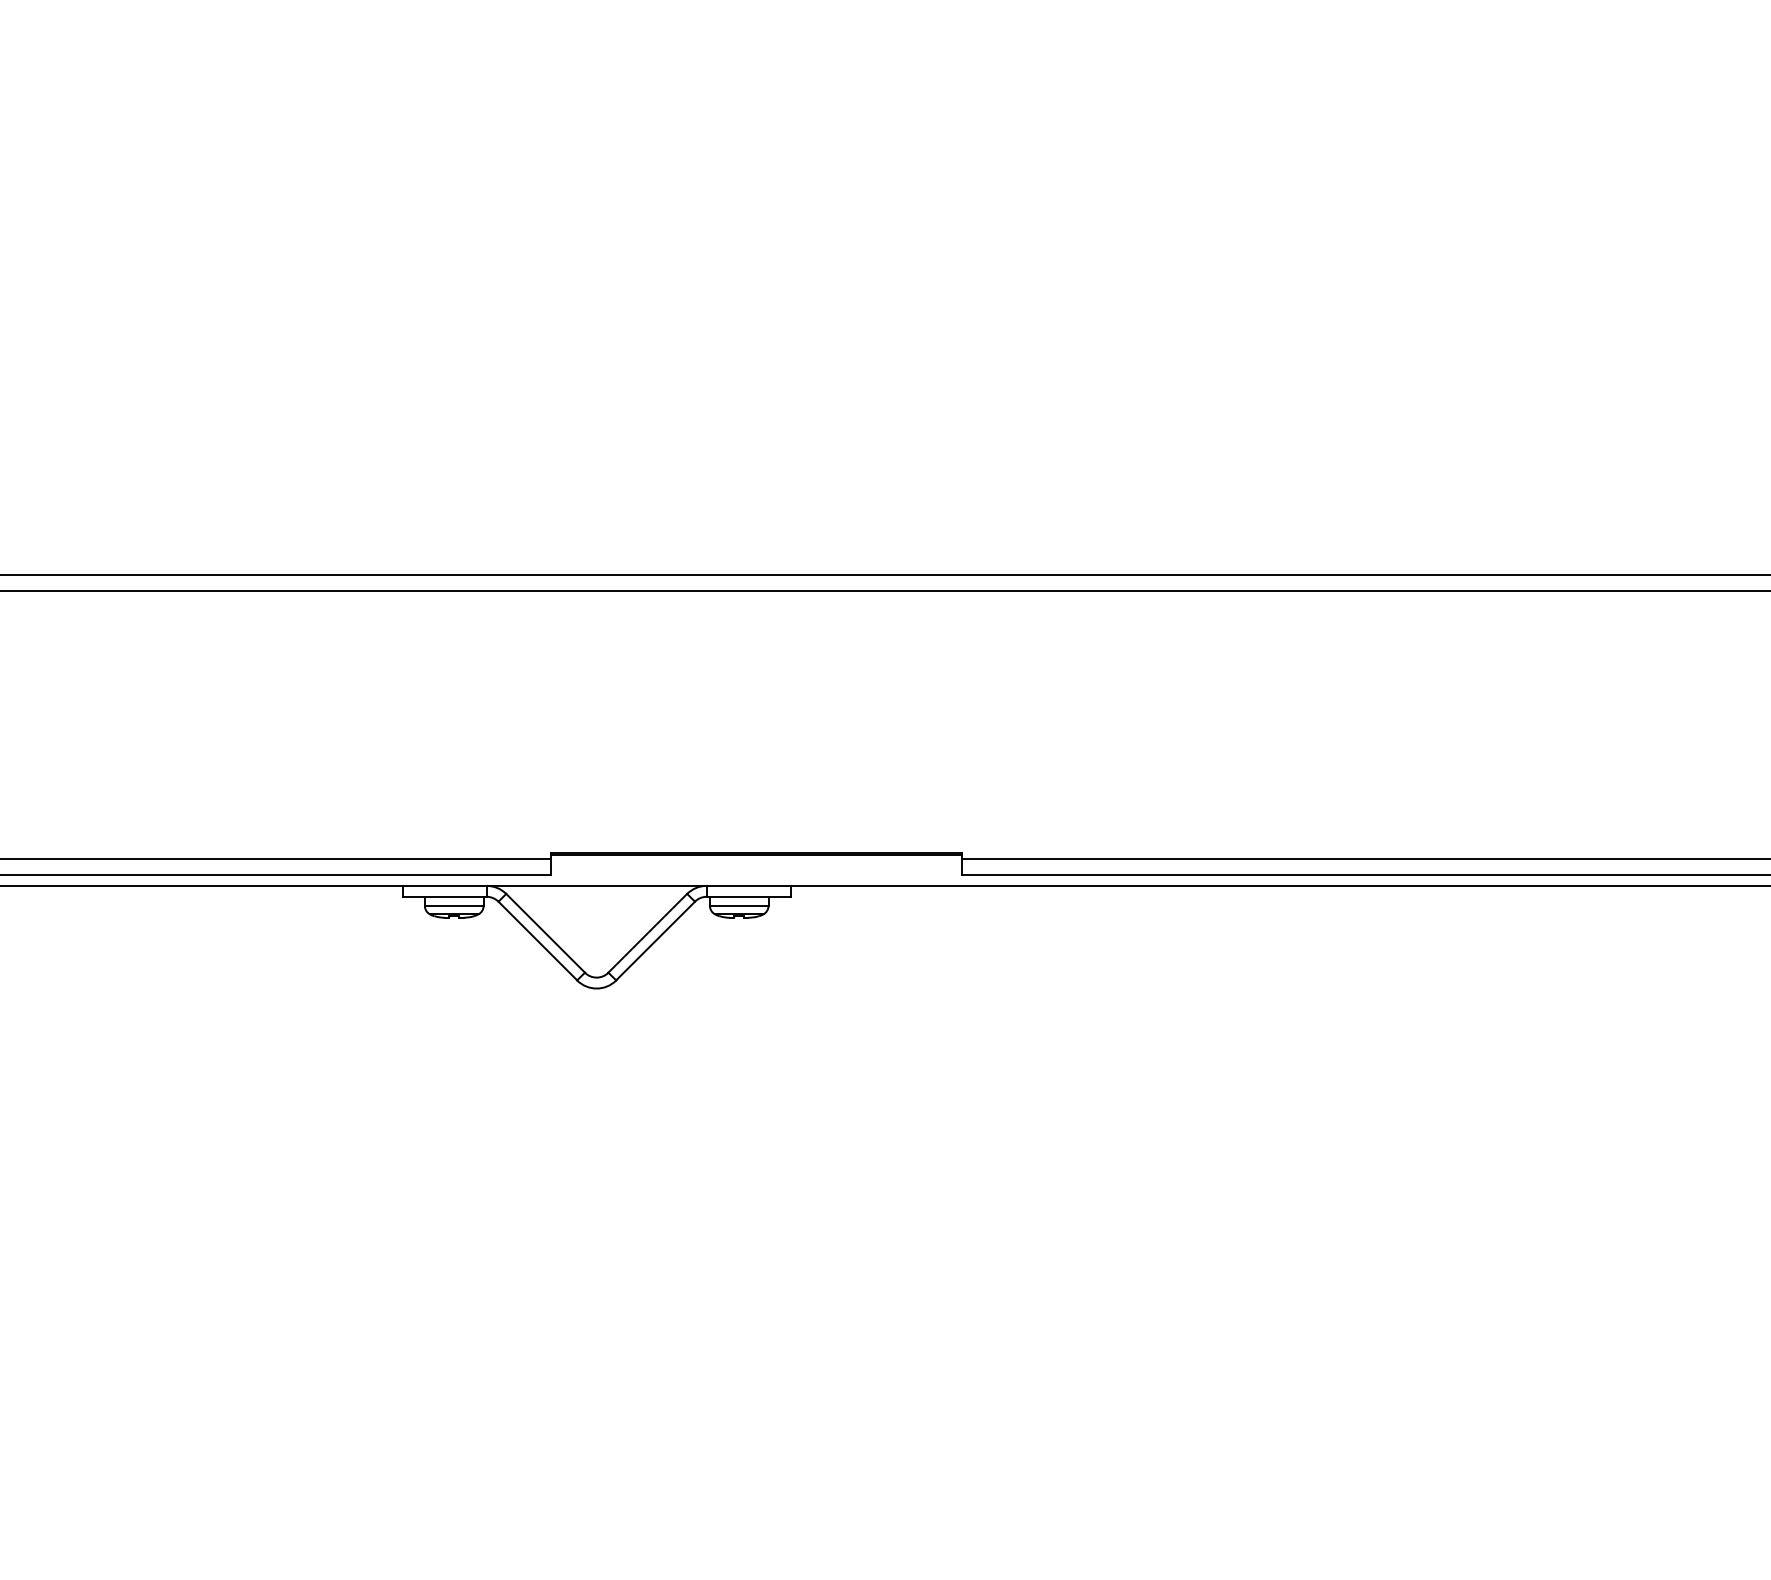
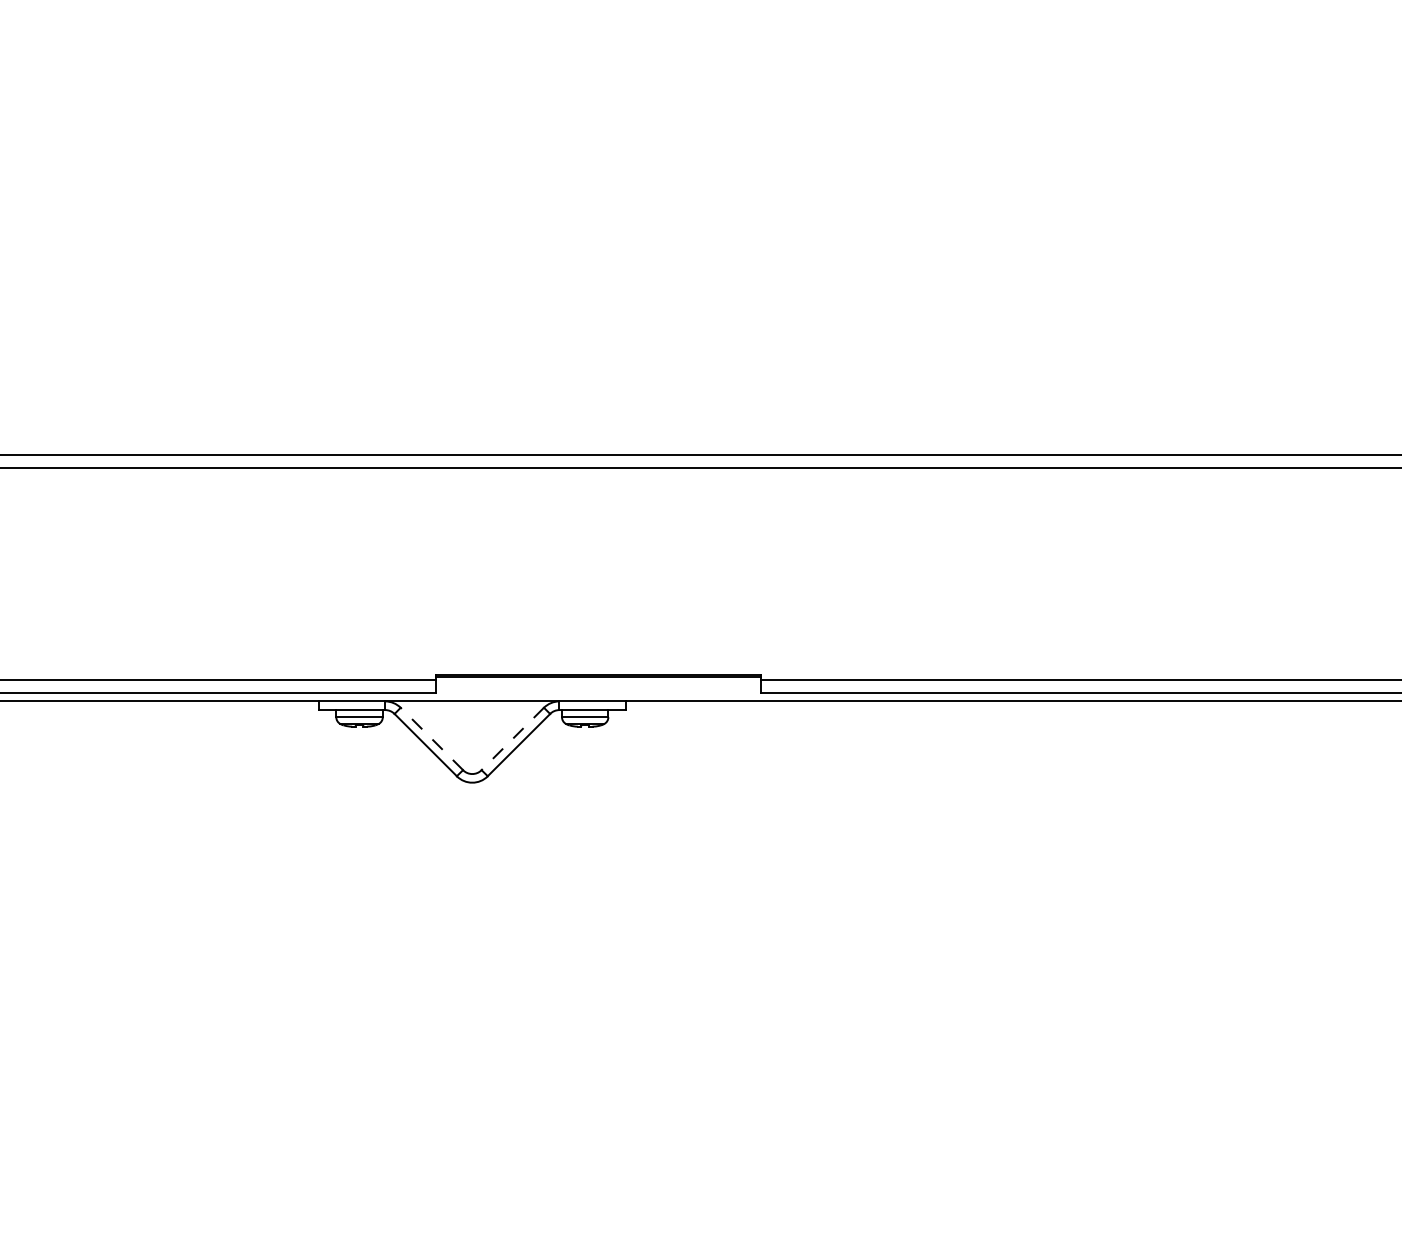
line: (545, 932) -> (431, 738), solid -> dashed
line: (647, 933) -> (512, 739), solid -> dashed

